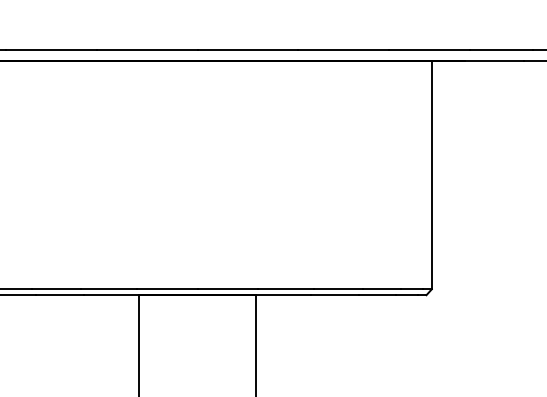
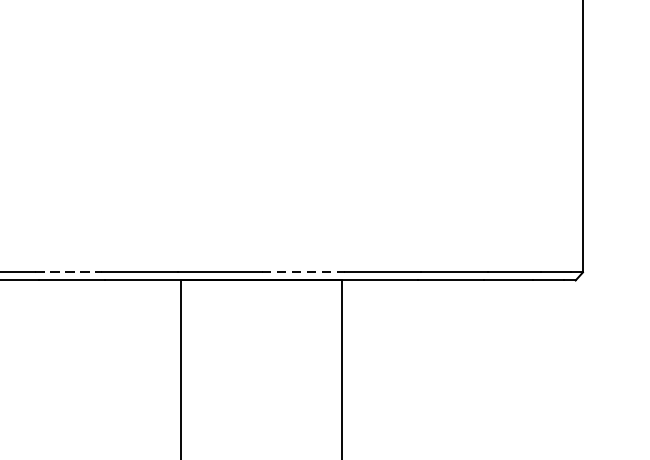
line: (57, 289) -> (69, 272), solid -> dashed
line: (228, 289) -> (304, 272), solid -> dashed

